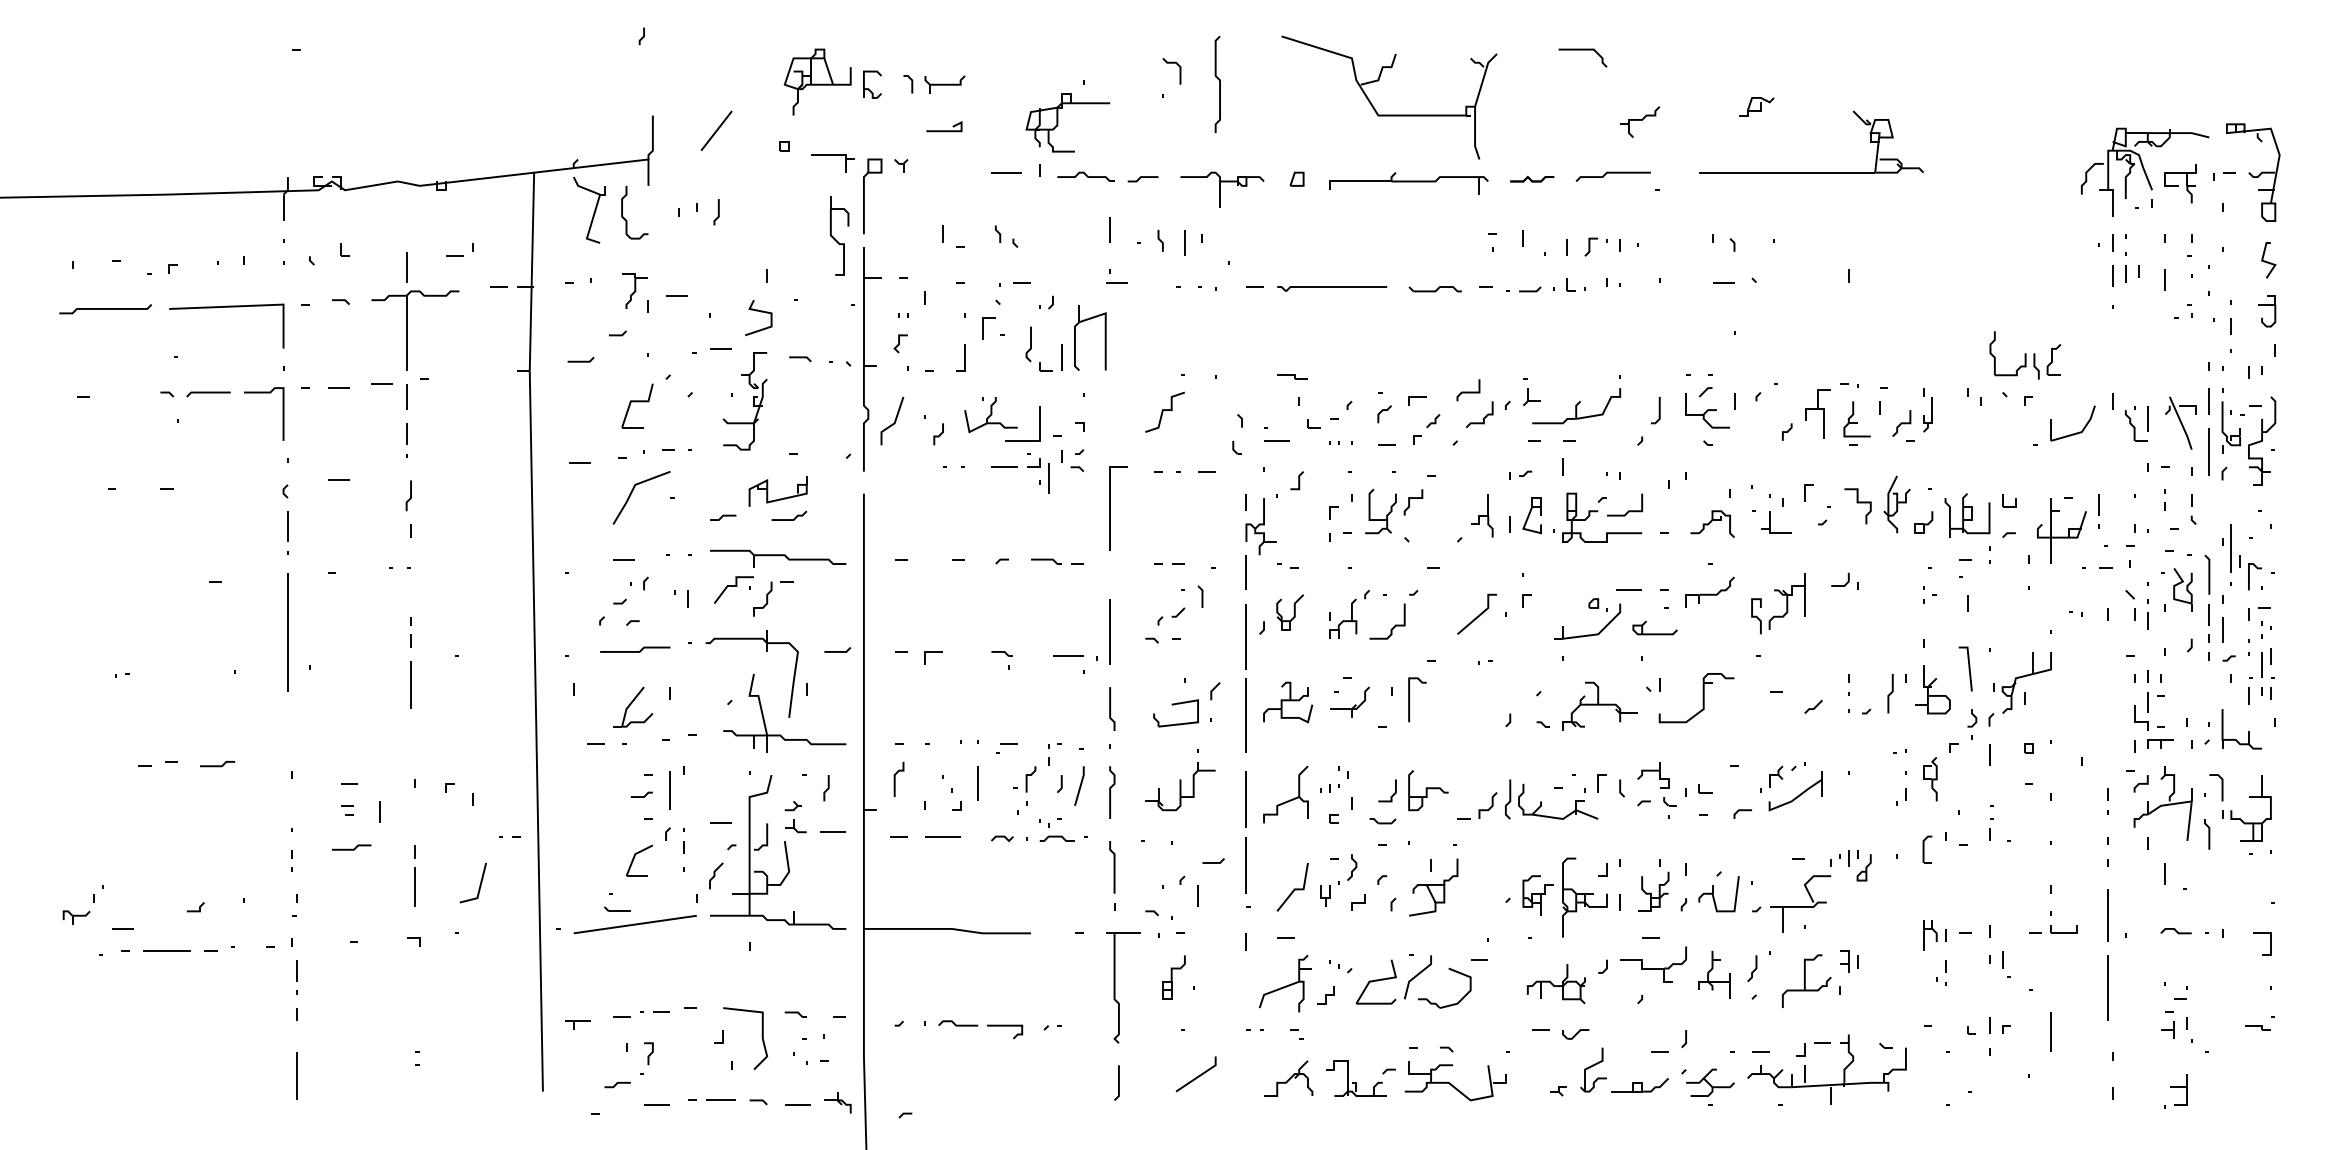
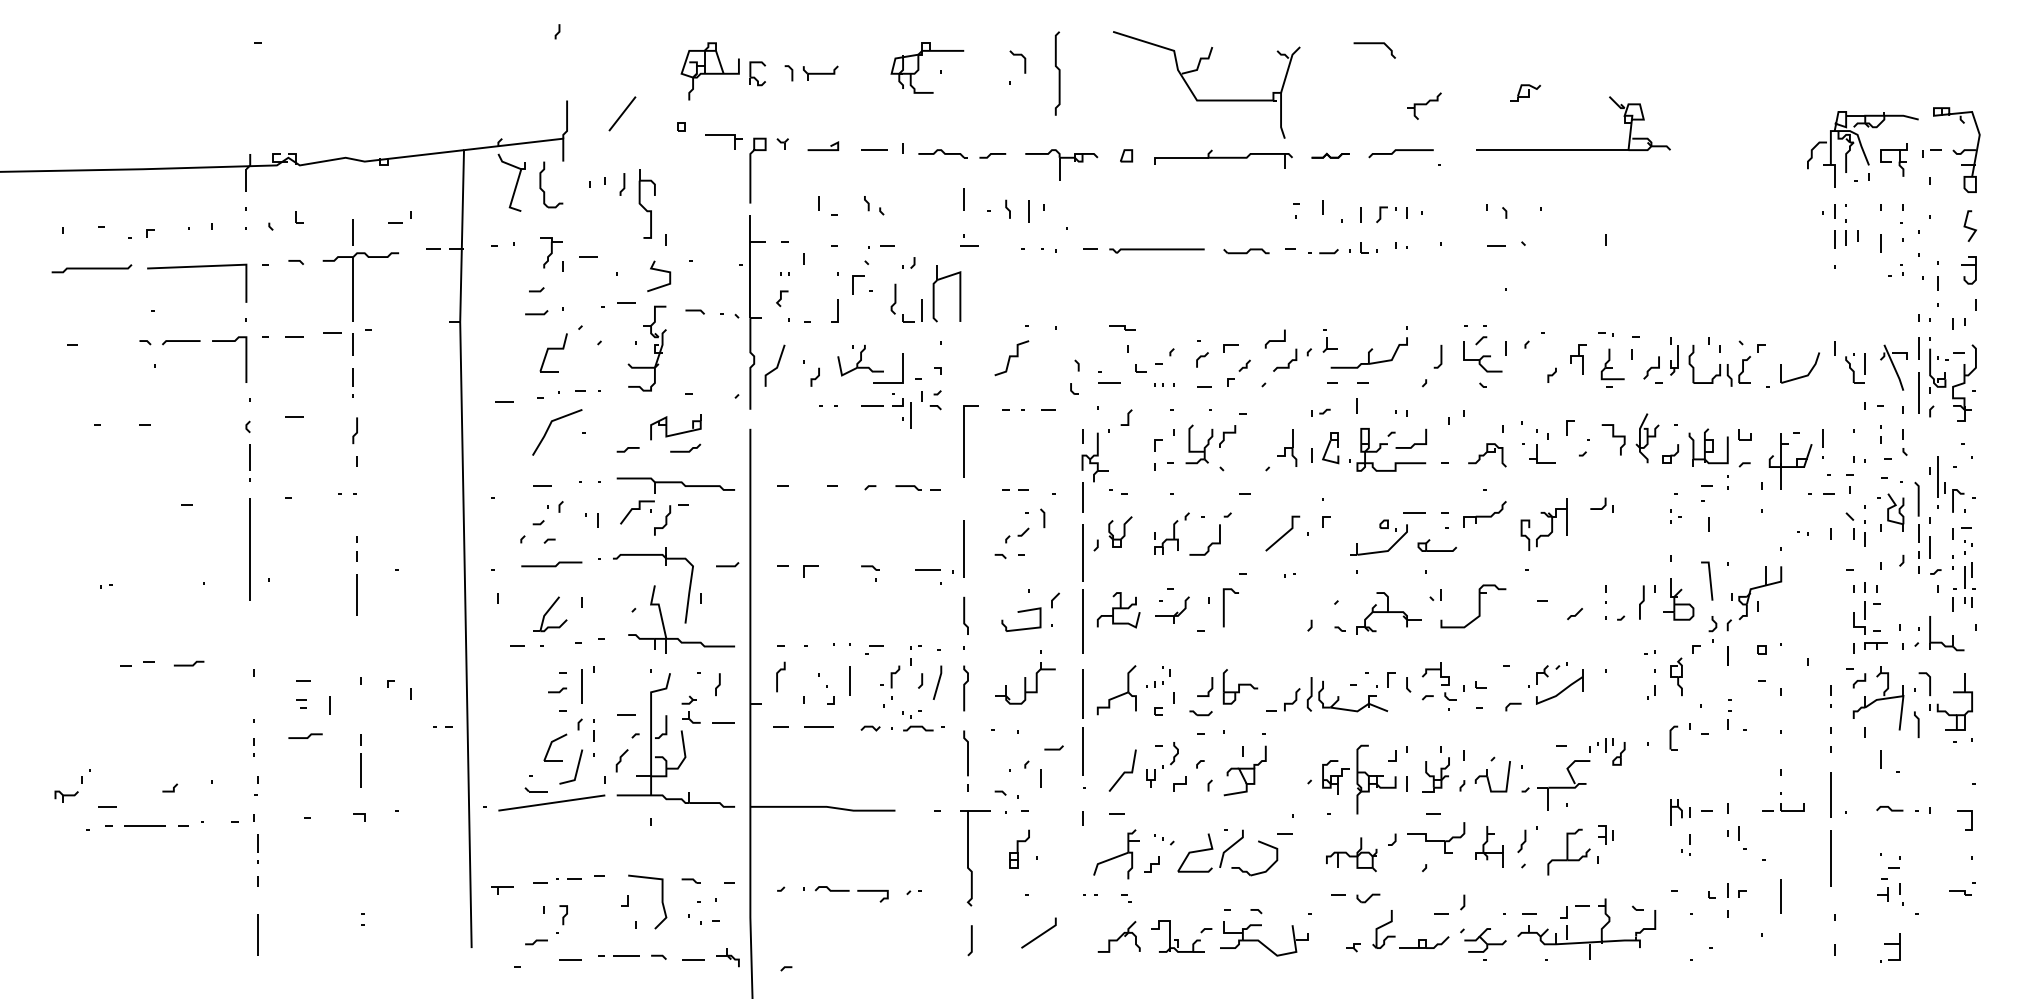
part: (1058, 122) -> (919, 67), moved
line: (944, 130) -> (823, 149), moved
part: (838, 235) -> (646, 203), moved
part: (2024, 355) -> (1719, 365), moved
line: (580, 360) -> (536, 313), moved
part: (1817, 413) -> (1578, 359), size x0.71
line: (479, 884) -> (576, 768), moved

